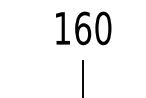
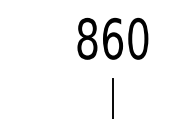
text: (62, 28) -> (87, 38), 160 -> 860

